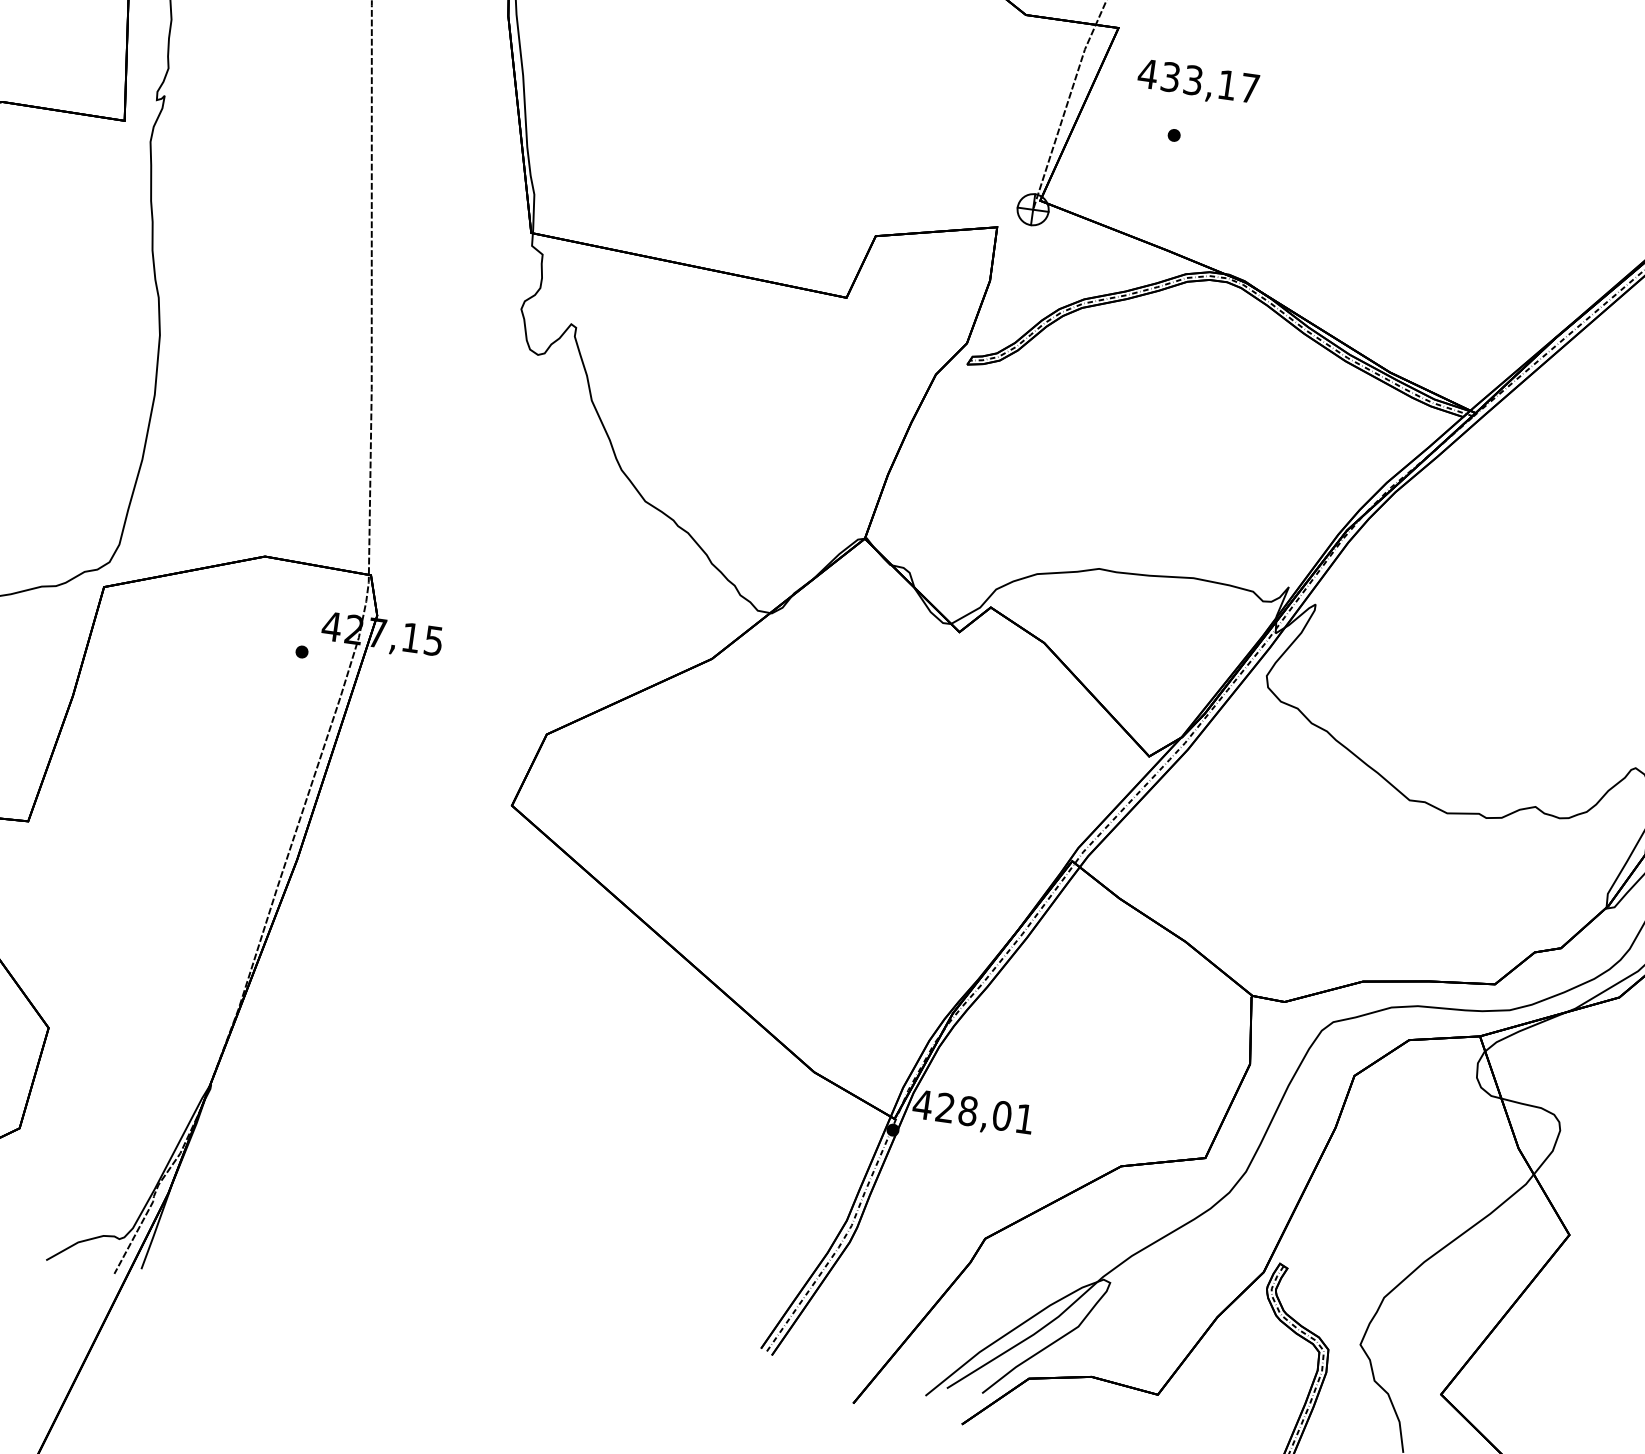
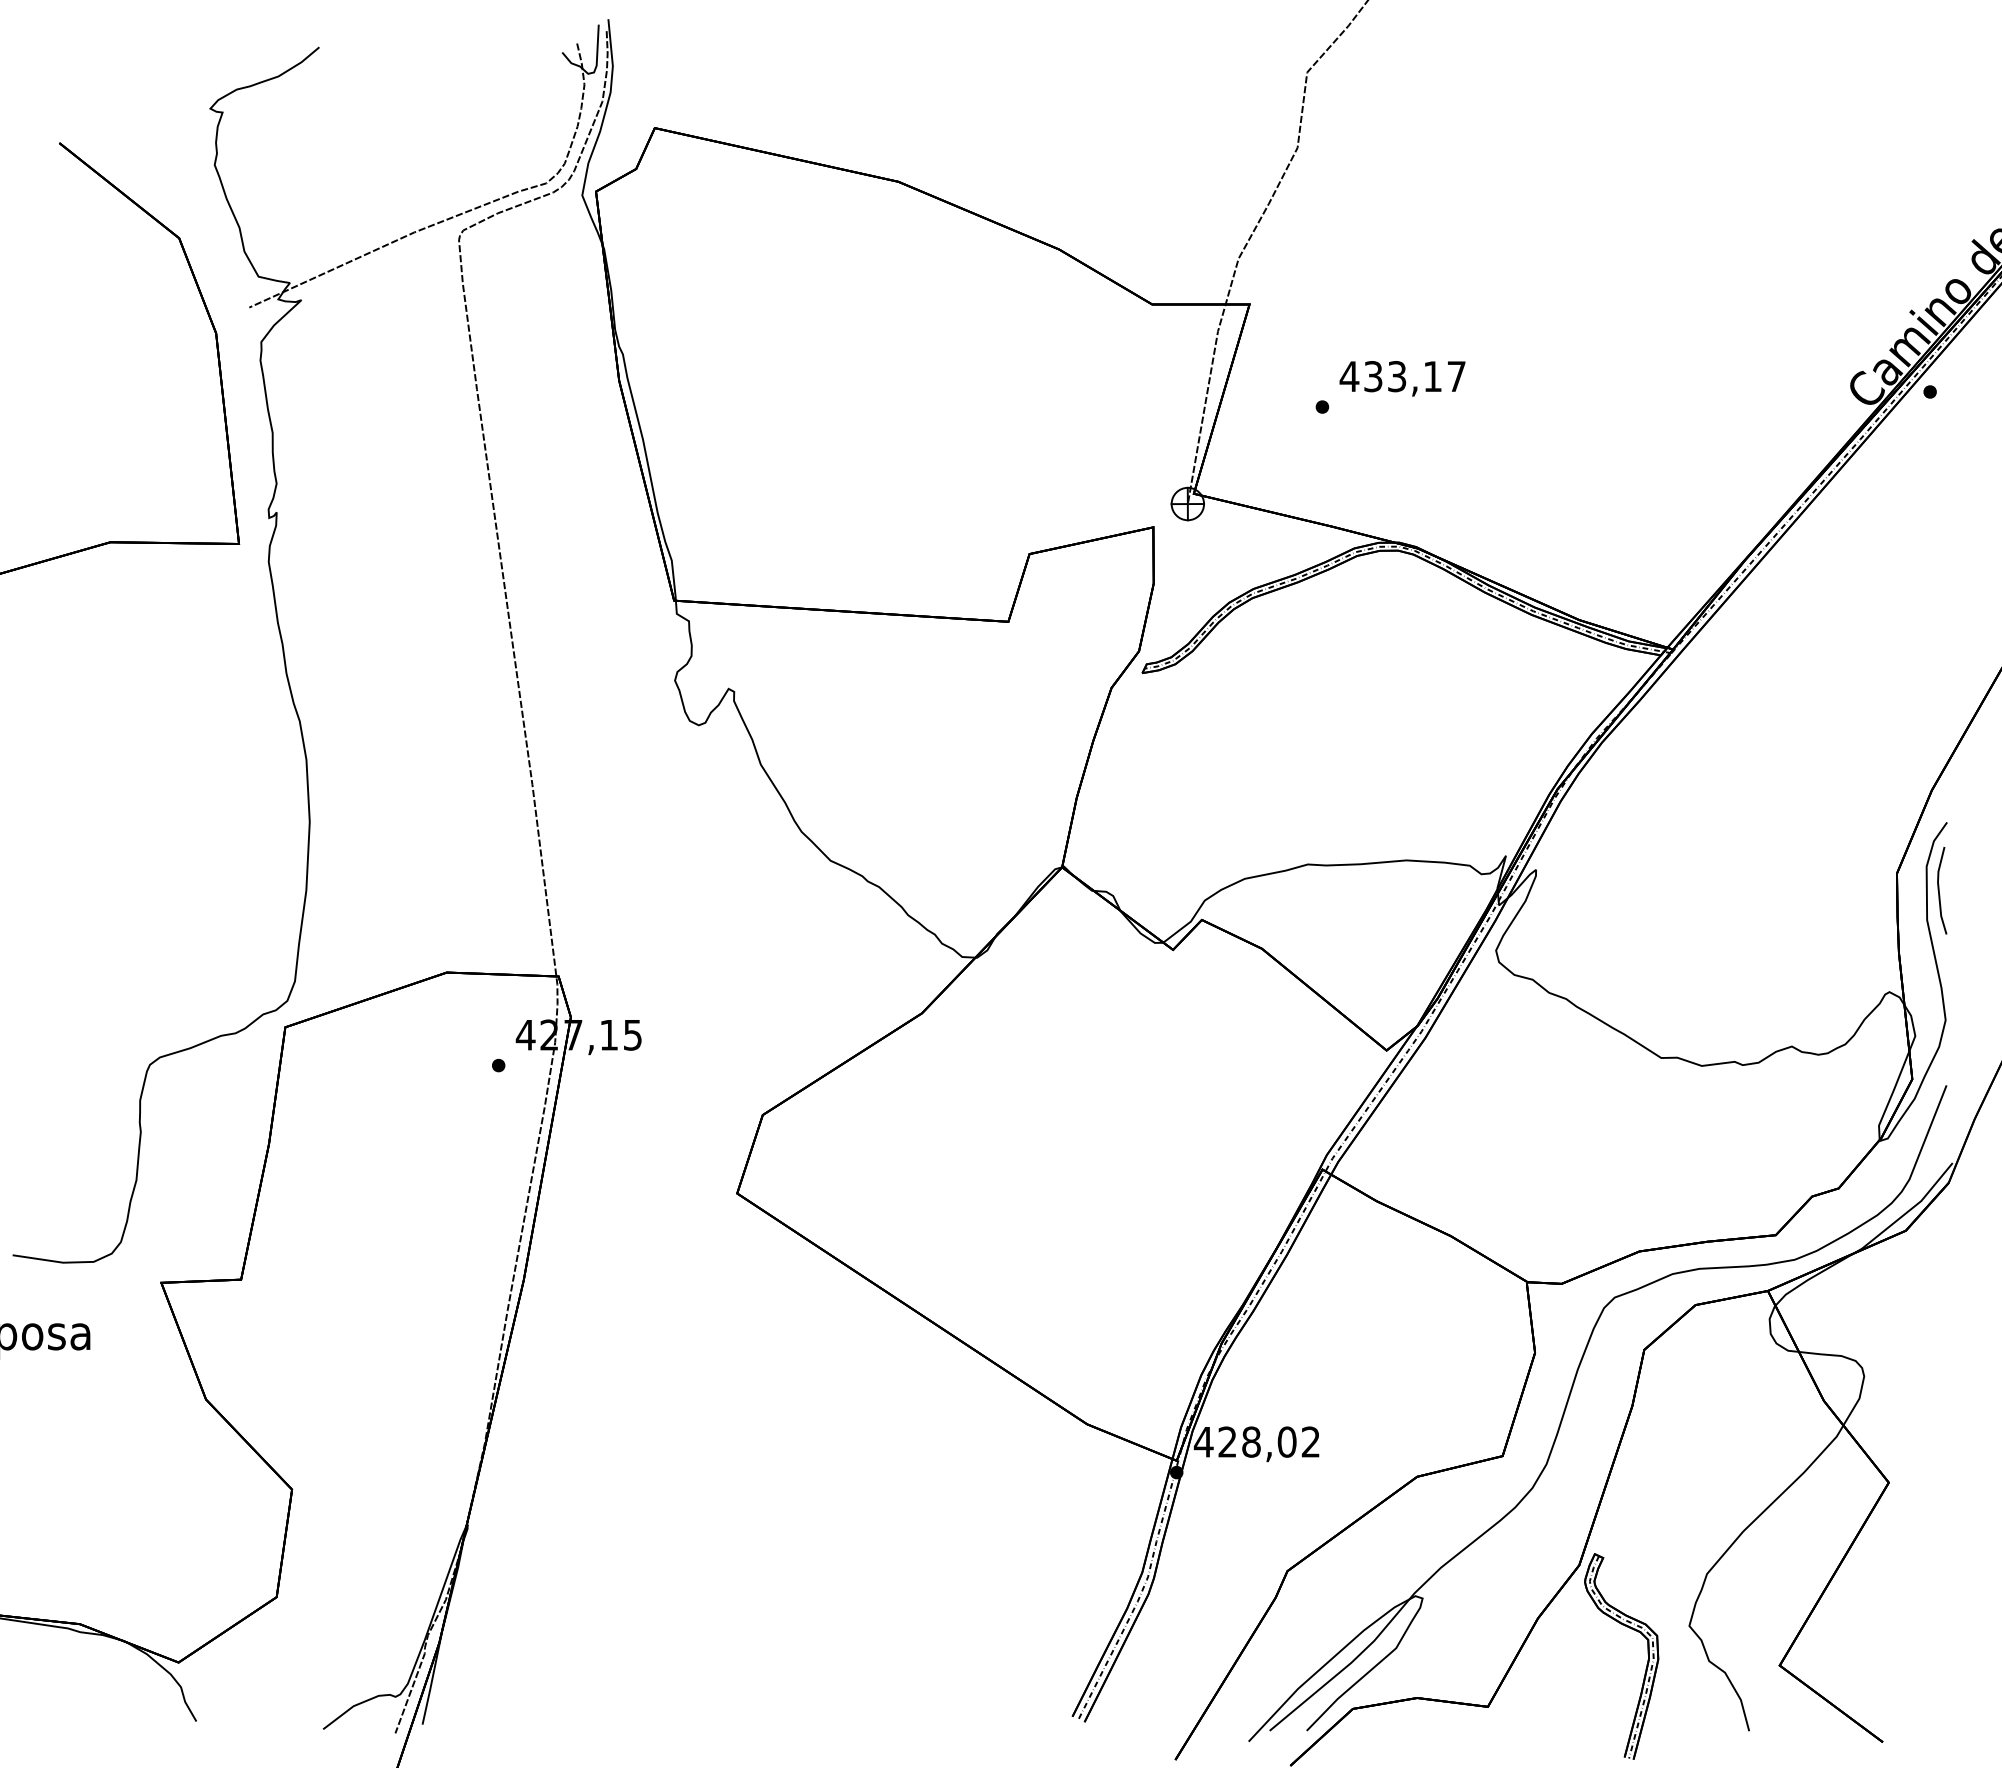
text: (1198, 82) -> (1402, 378), moved
text: (1024, 1118) -> (1310, 1441), 428,01 -> 428,02

